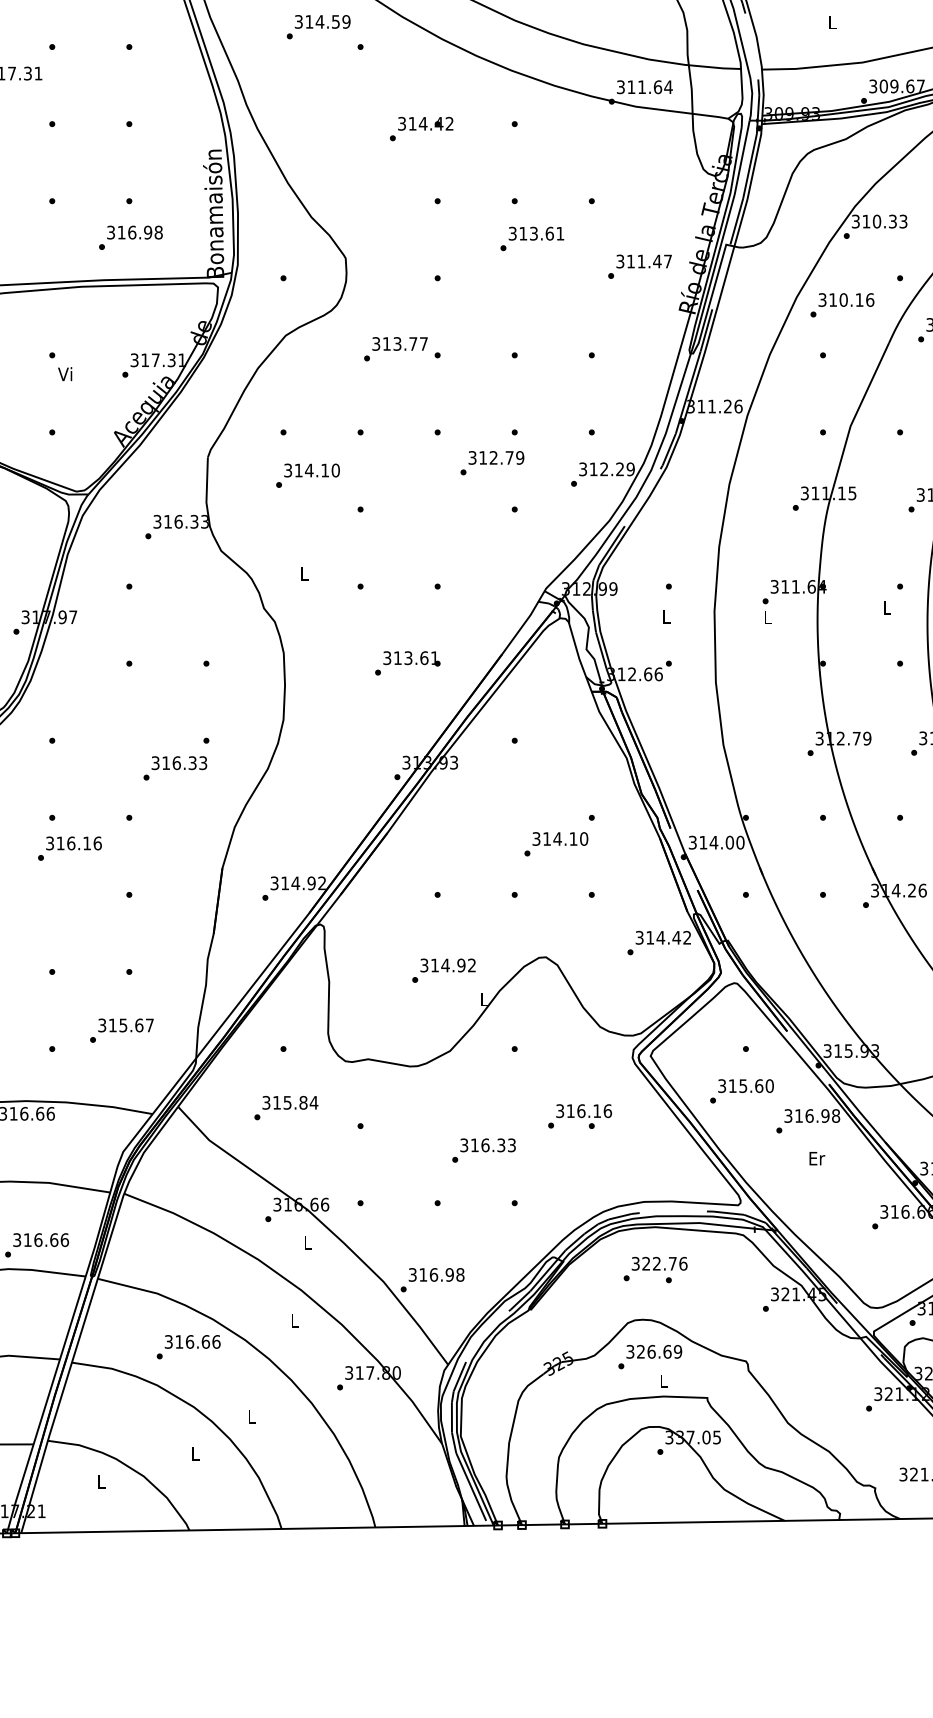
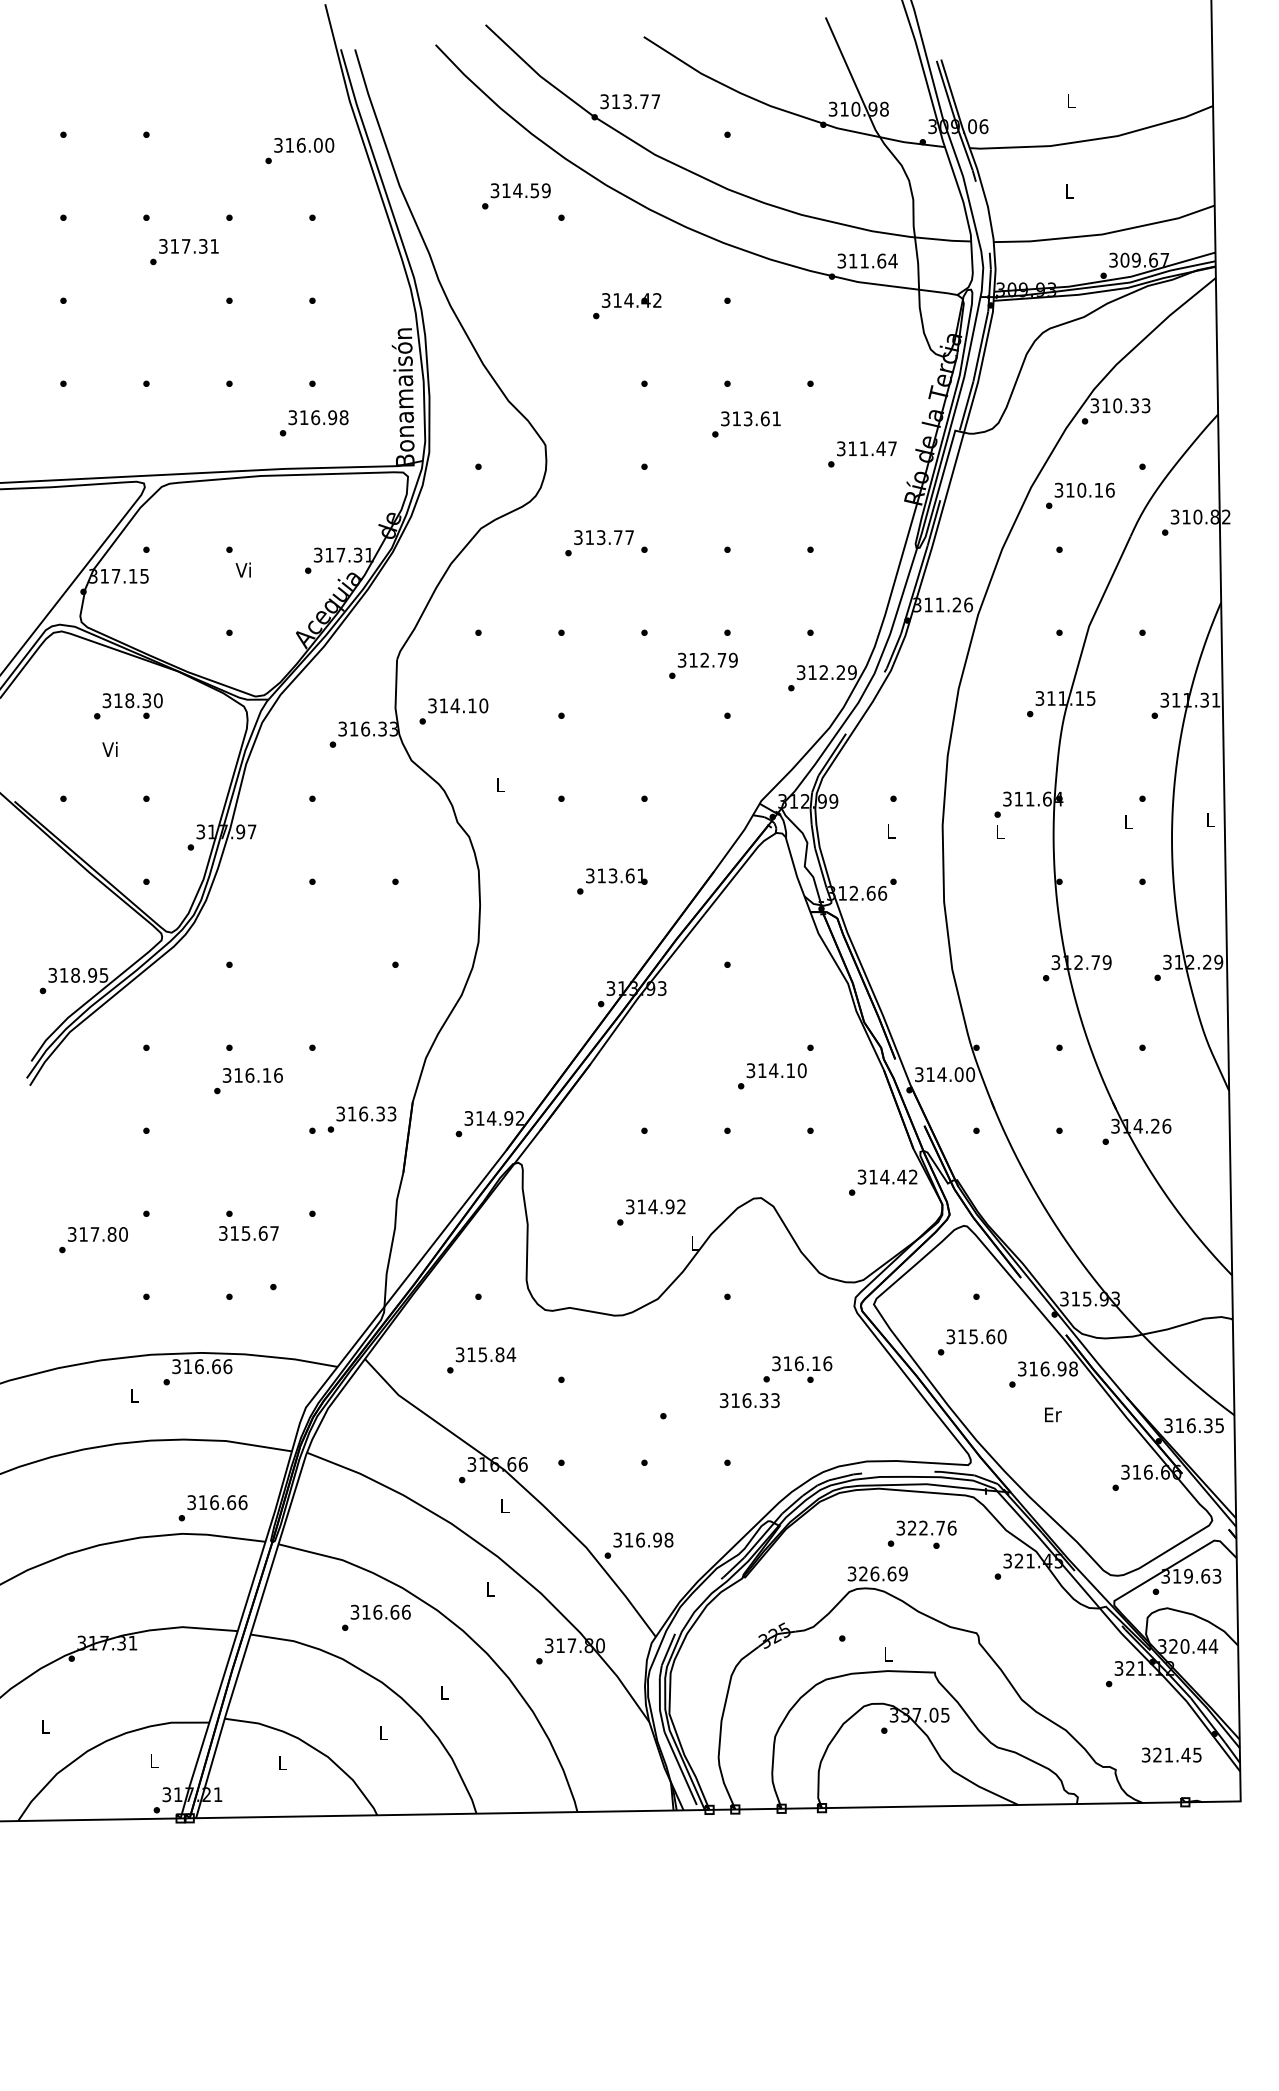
text: (307, 475) -> (453, 711), moved
text: (174, 768) -> (361, 1119), moved
text: (125, 1025) -> (248, 1233), moved
text: (487, 1145) -> (749, 1400), moved
text: (654, 1269) -> (921, 1534), moved
text: (654, 1351) -> (877, 1573), moved

